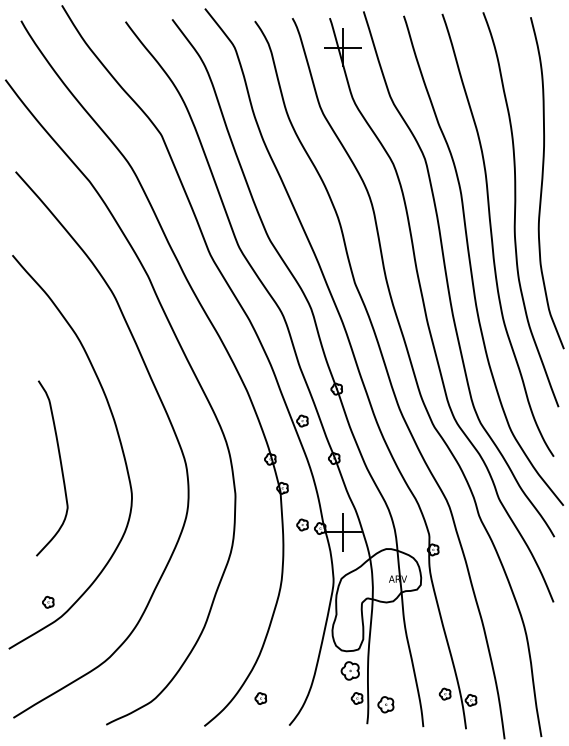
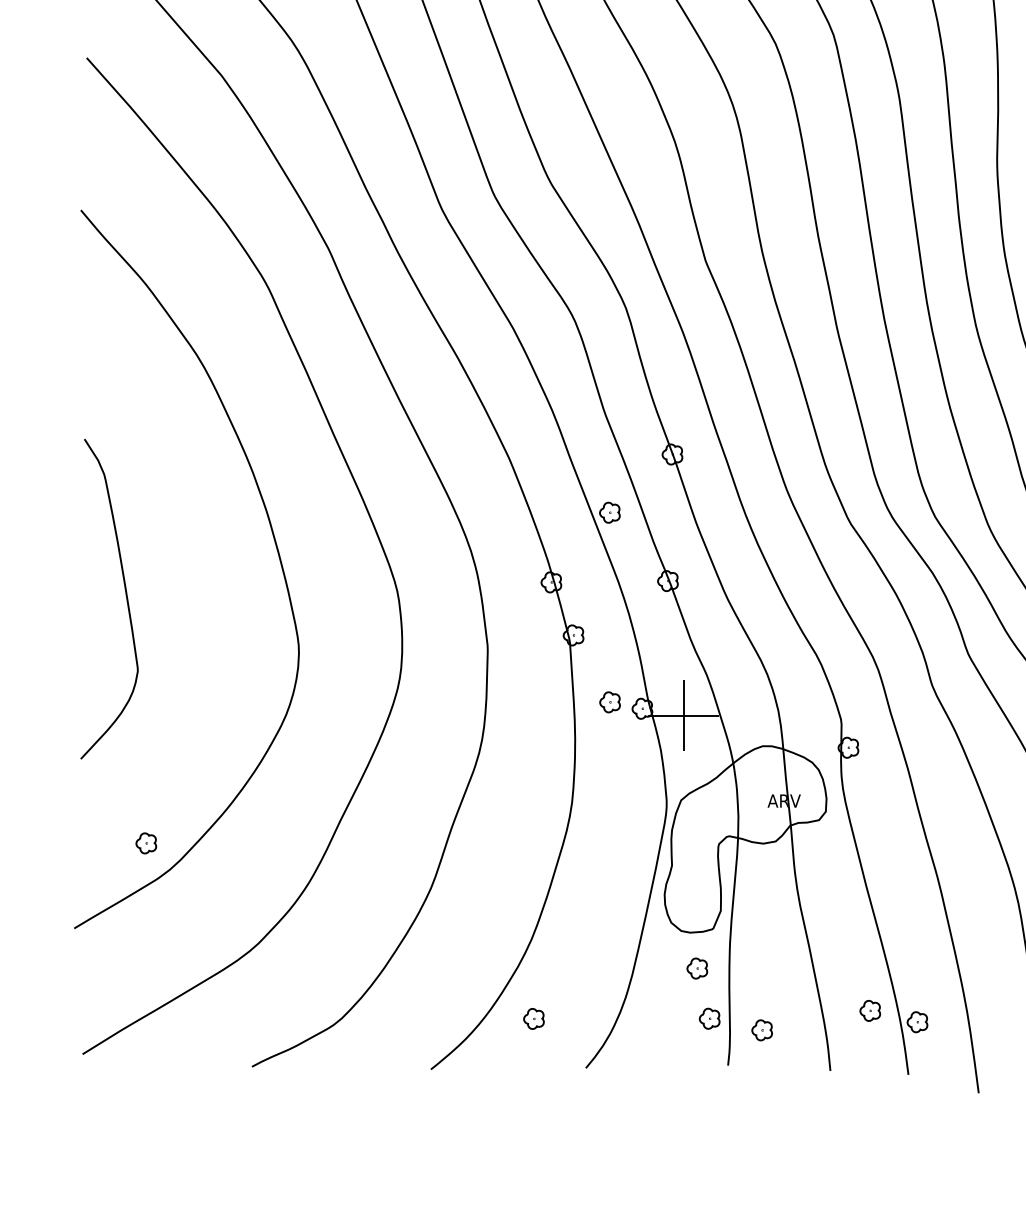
curve: (60, 467) -> (124, 597), moved
part: (350, 670) -> (697, 967), size x0.62
part: (385, 704) -> (761, 1029), size x0.71

